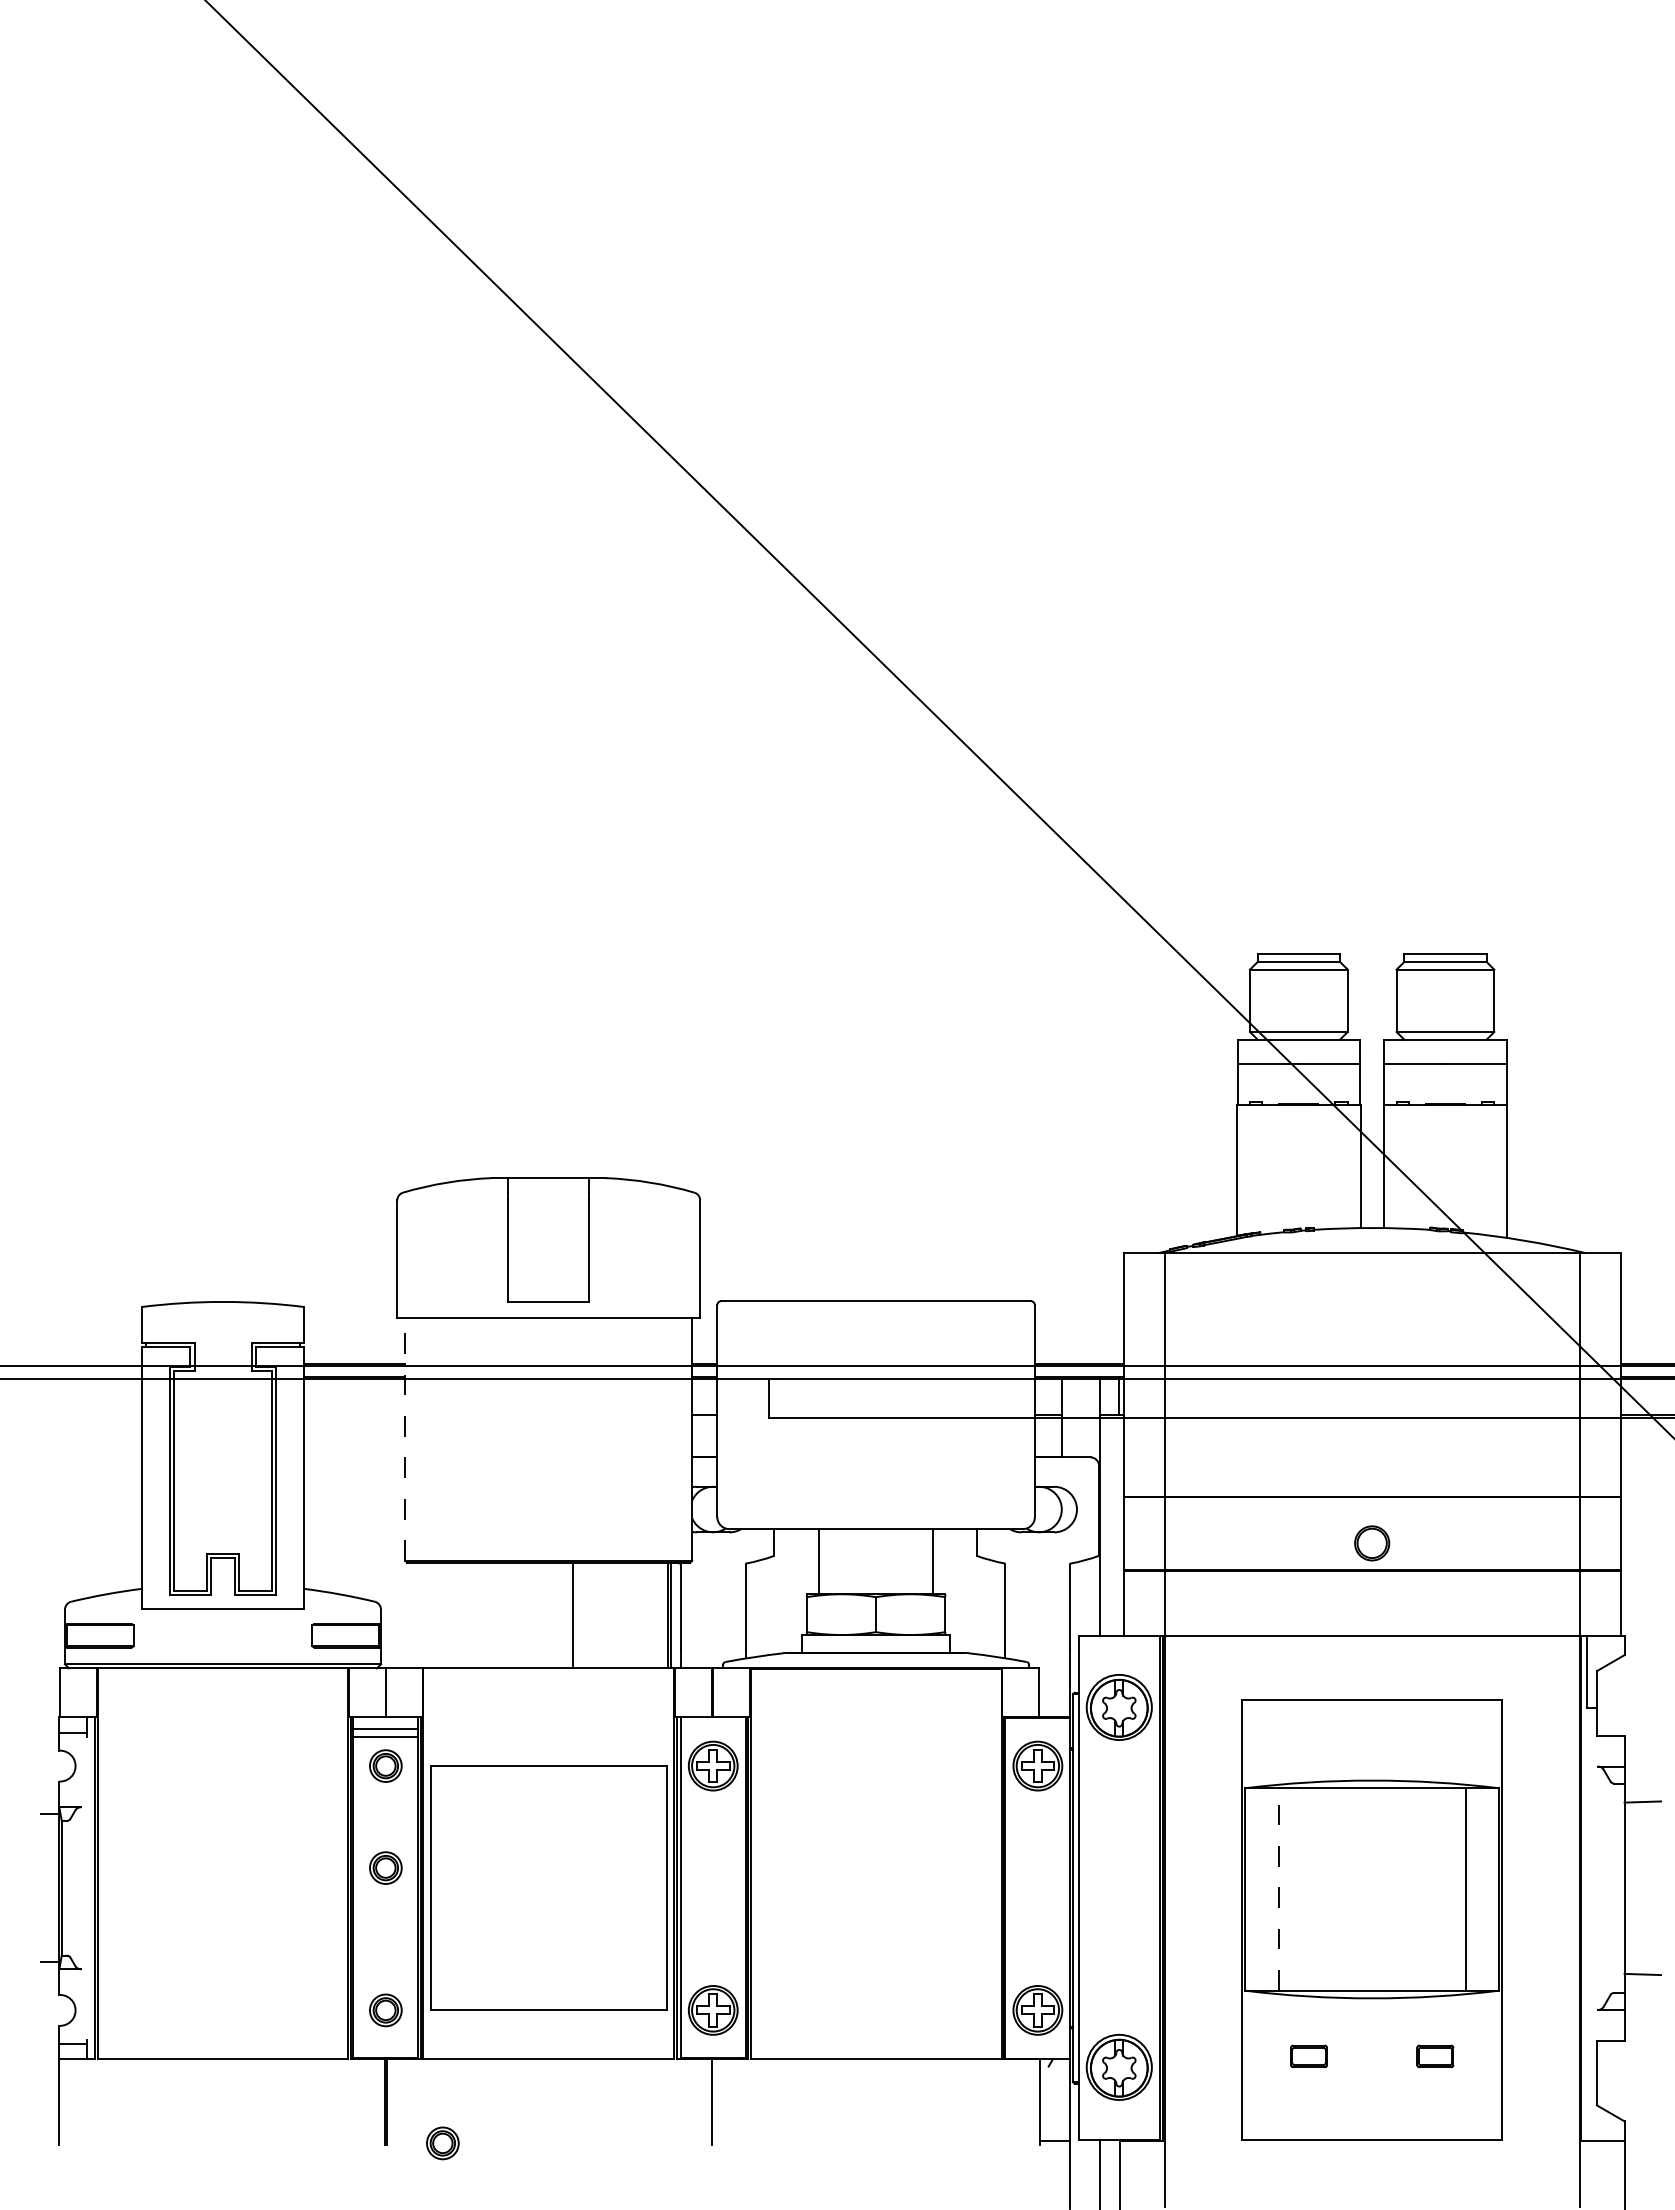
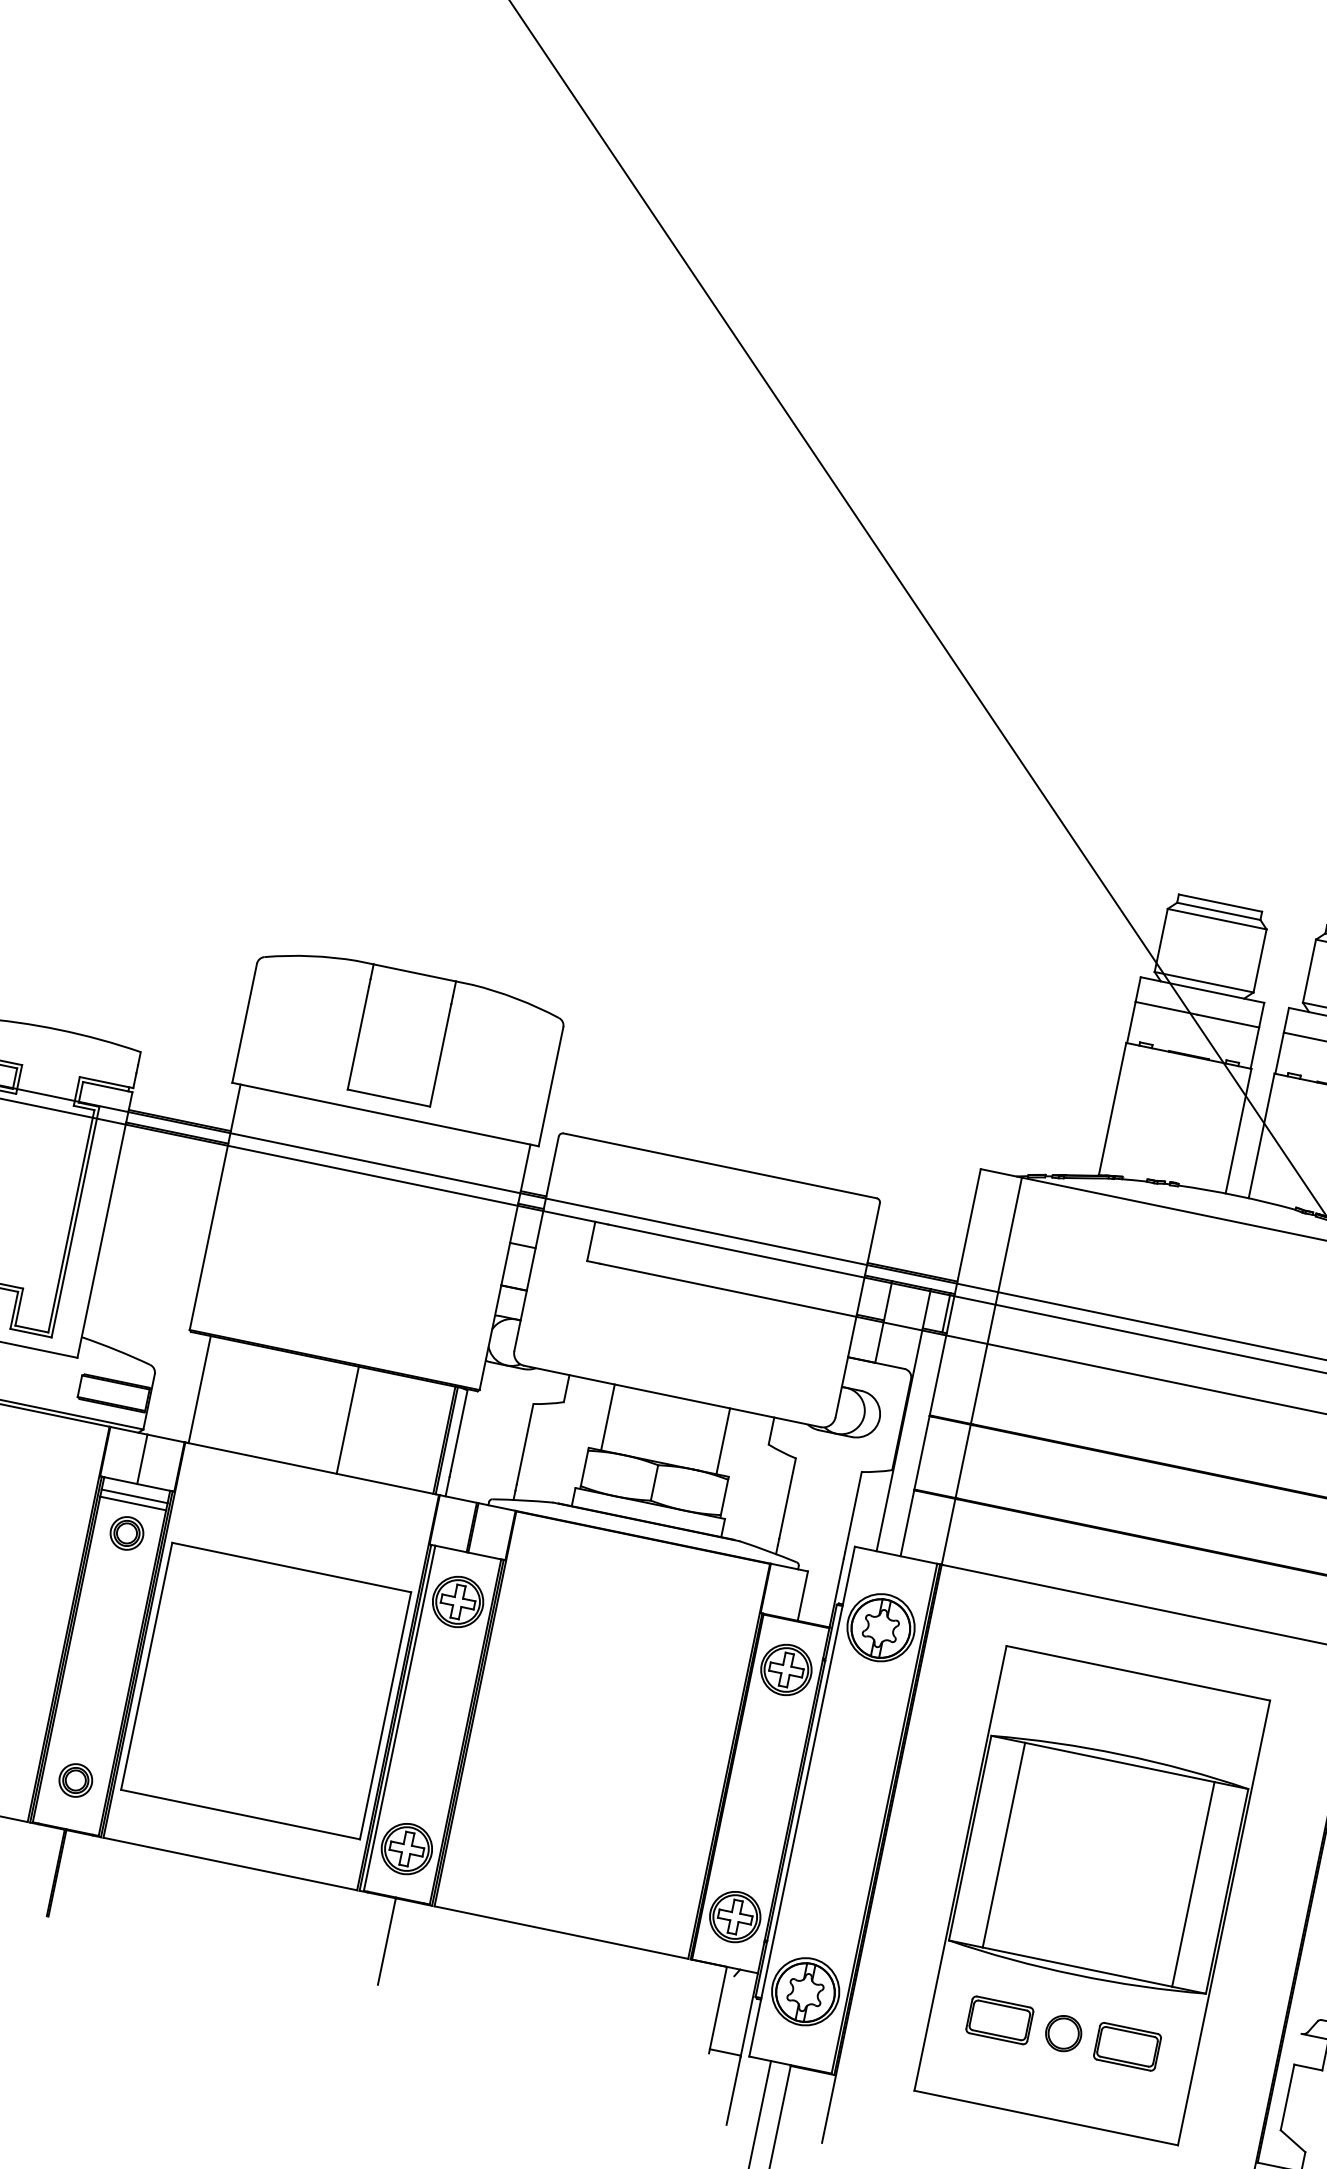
line: (405, 1439) -> (215, 1207), dashed -> solid
part: (1372, 1543) -> (1064, 2033), moved
line: (426, 1615) -> (199, 1389), added
part: (385, 1867) -> (105, 1635), removed
line: (1278, 1888) -> (1004, 1844), dashed -> solid
part: (1308, 2056) -> (999, 2020), size x1.67
part: (1435, 2056) -> (1127, 2046), size x1.67
part: (442, 2143) -> (105, 1926), removed

